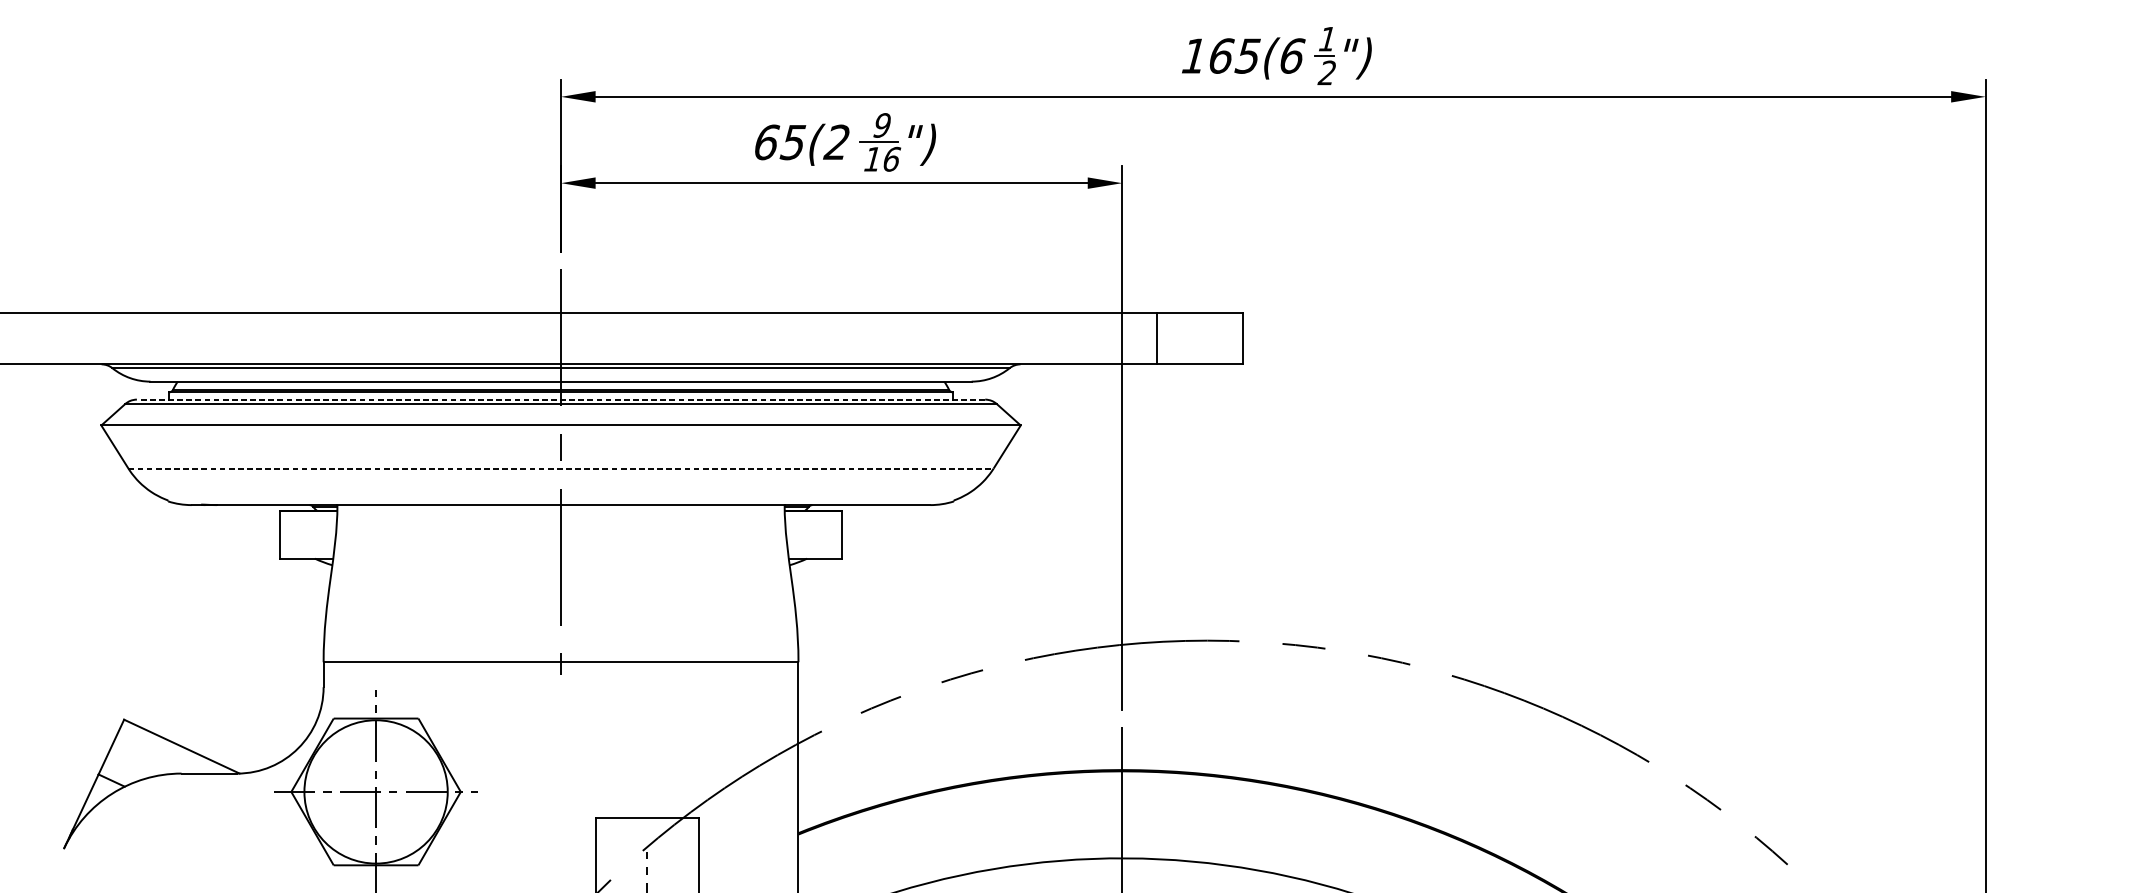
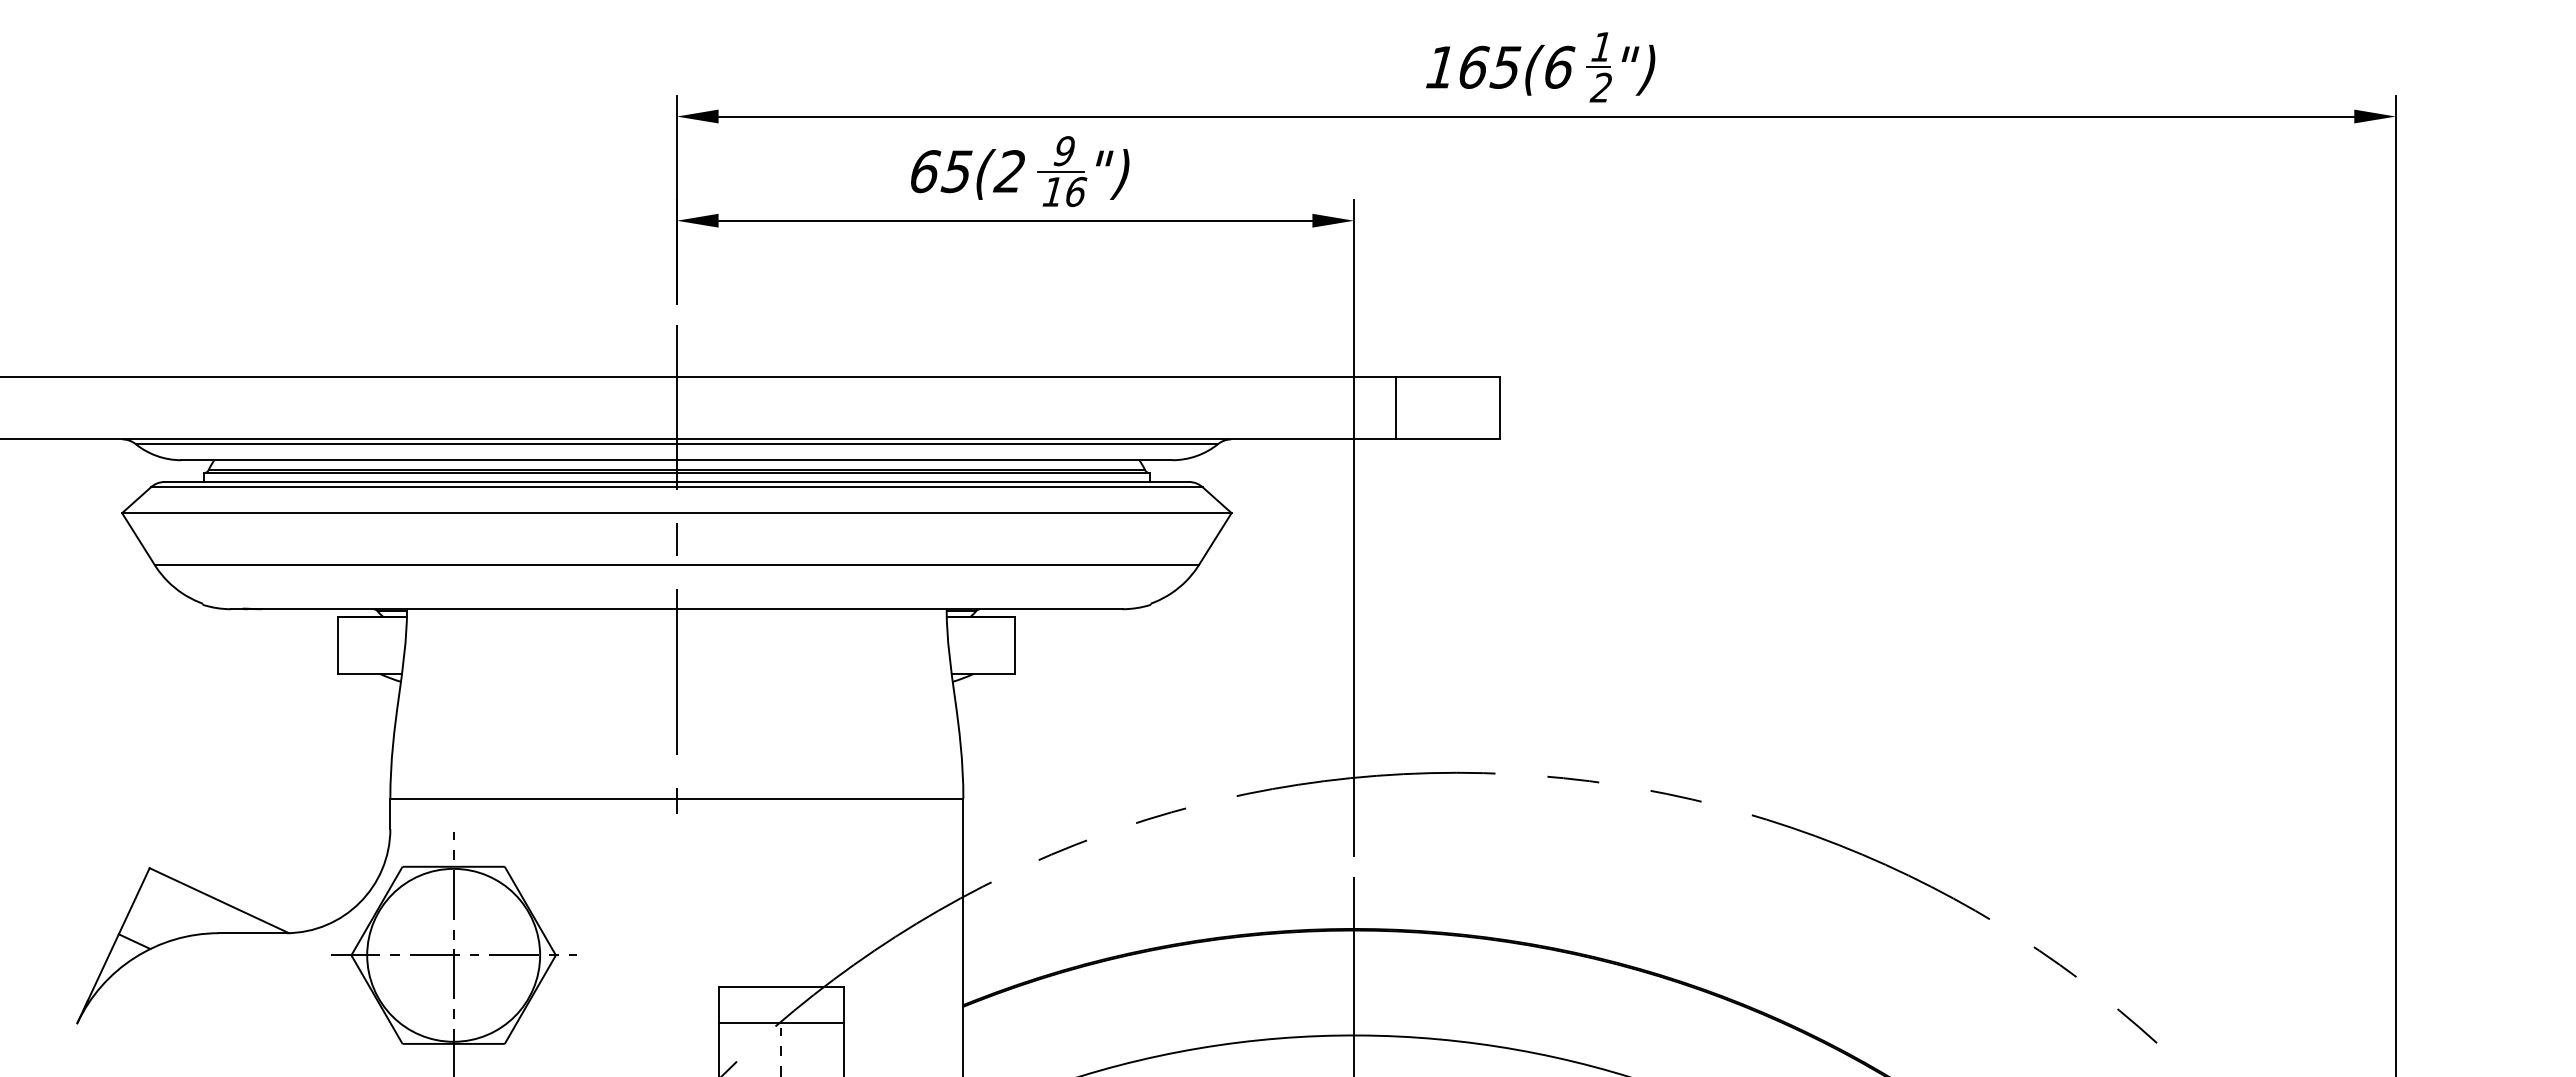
line: (560, 399) -> (676, 481), dashed -> solid
line: (561, 468) -> (677, 565), dashed -> solid
line: (646, 848) -> (780, 1023), added

